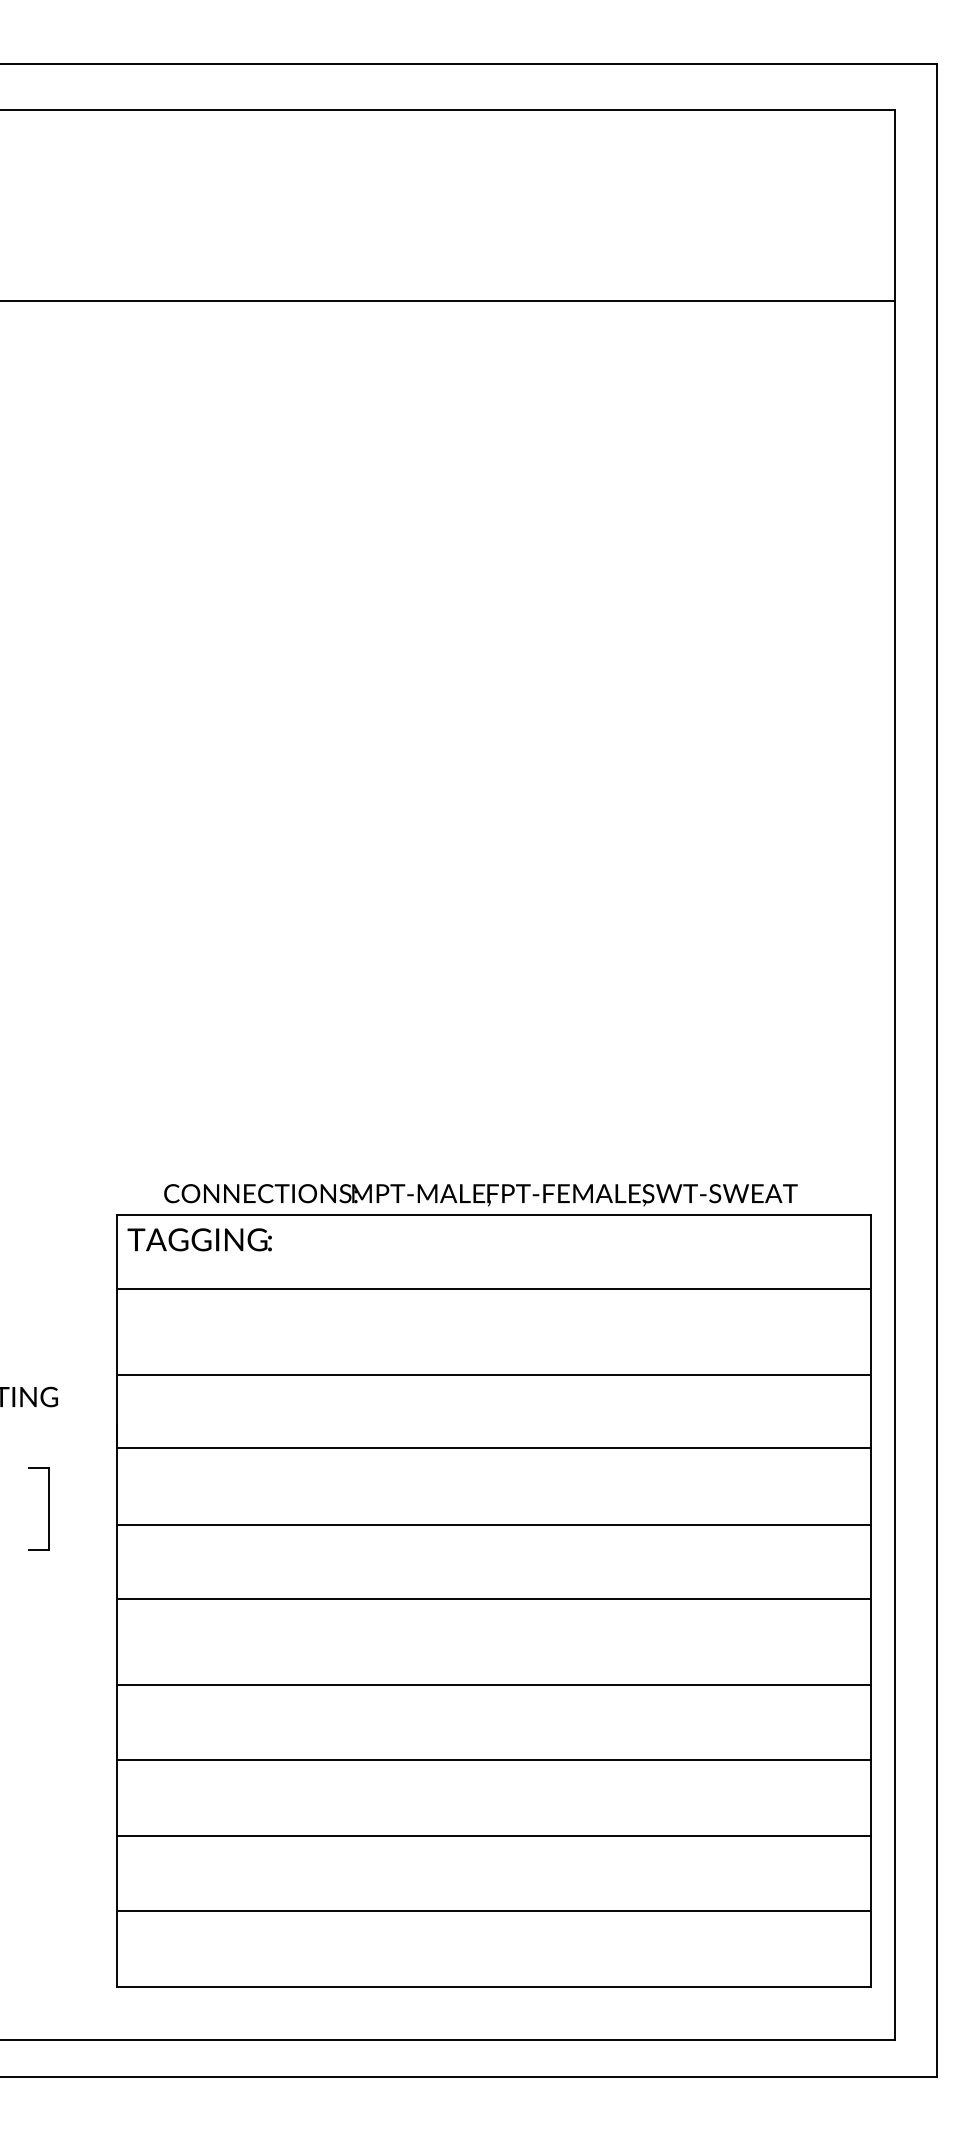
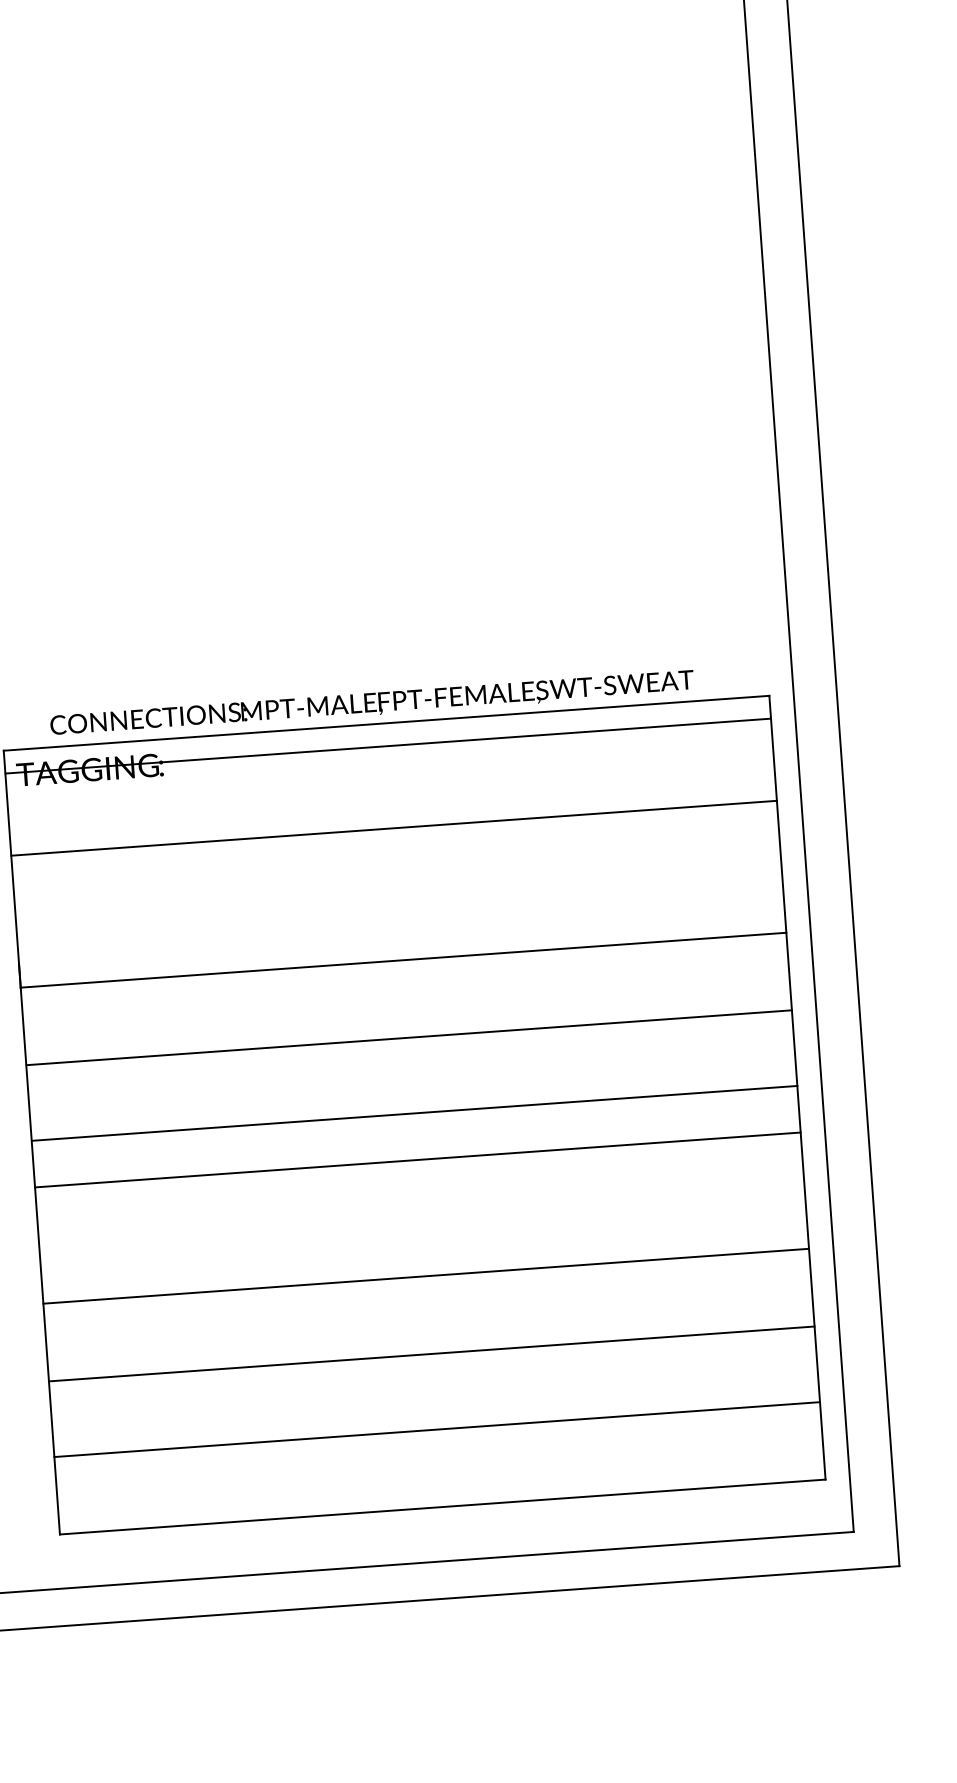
line: (493, 1289) -> (388, 746), moved
line: (493, 1375) -> (393, 828), moved
line: (493, 1685) -> (417, 1160), moved

